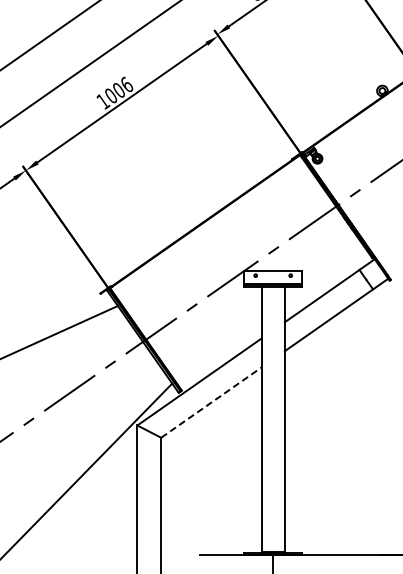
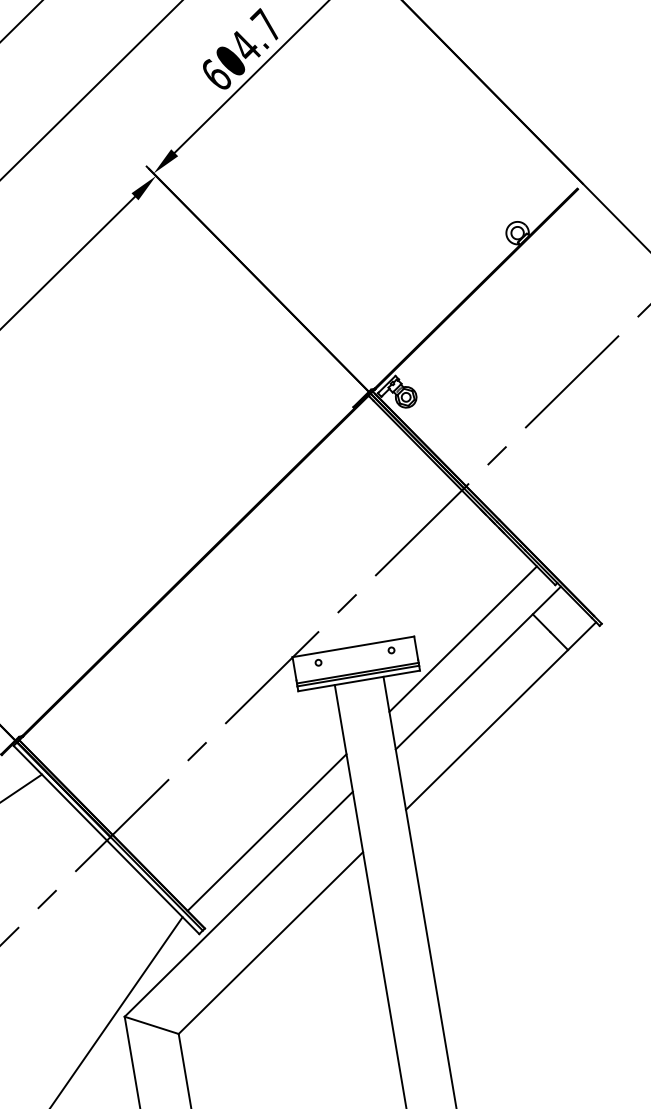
line: (324, 275) -> (461, 638), added
line: (218, 350) -> (267, 831), added
line: (211, 402) -> (271, 942), dashed -> solid

